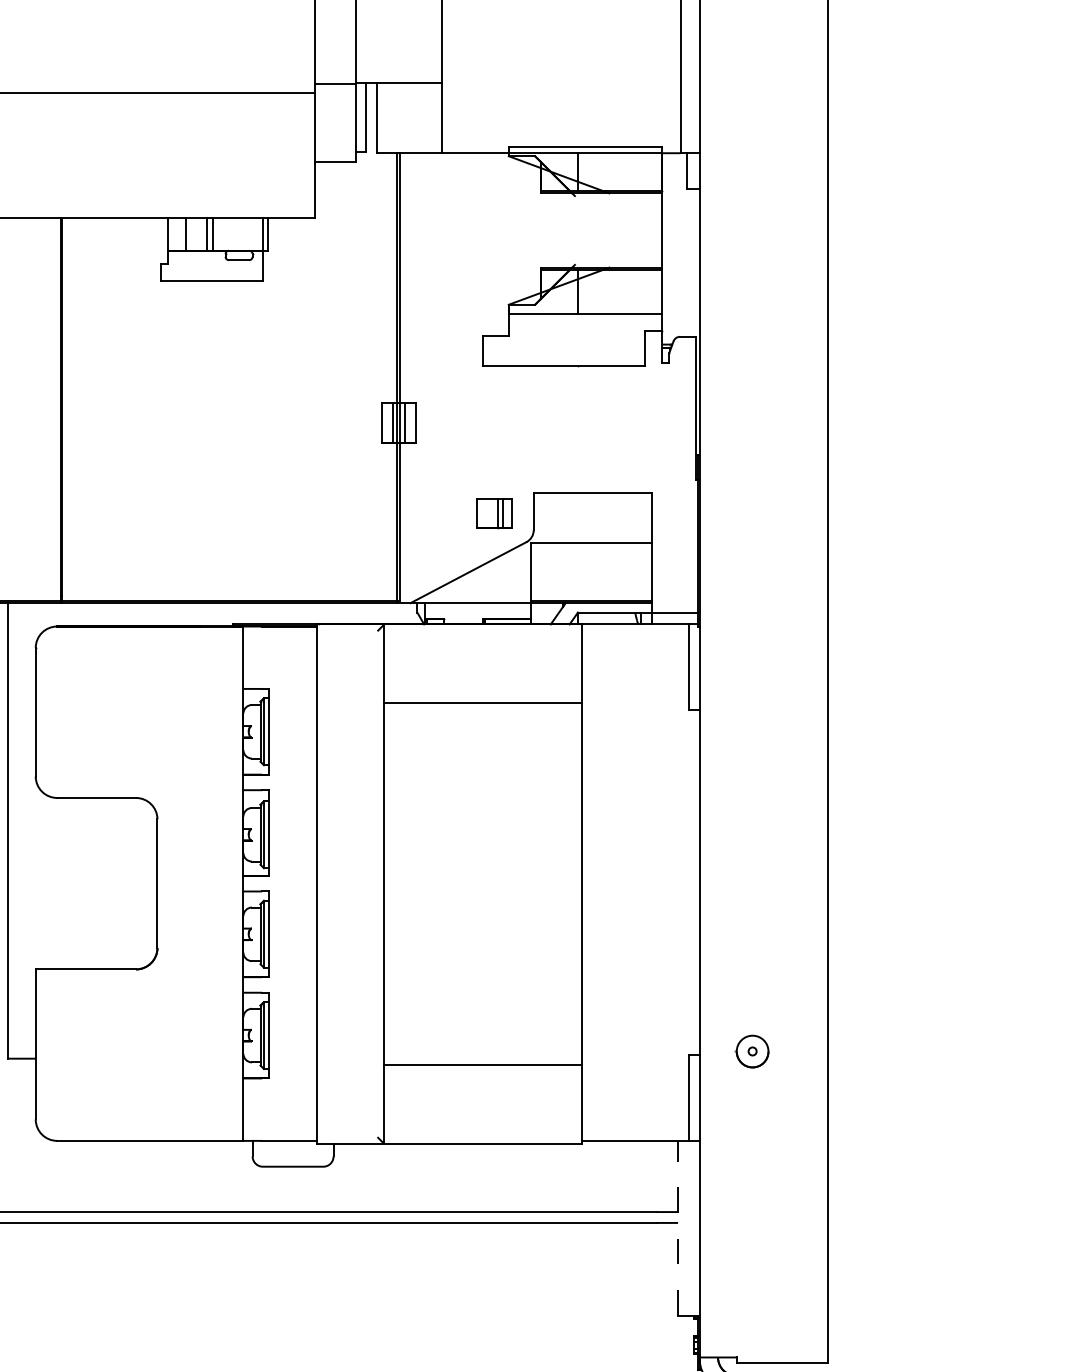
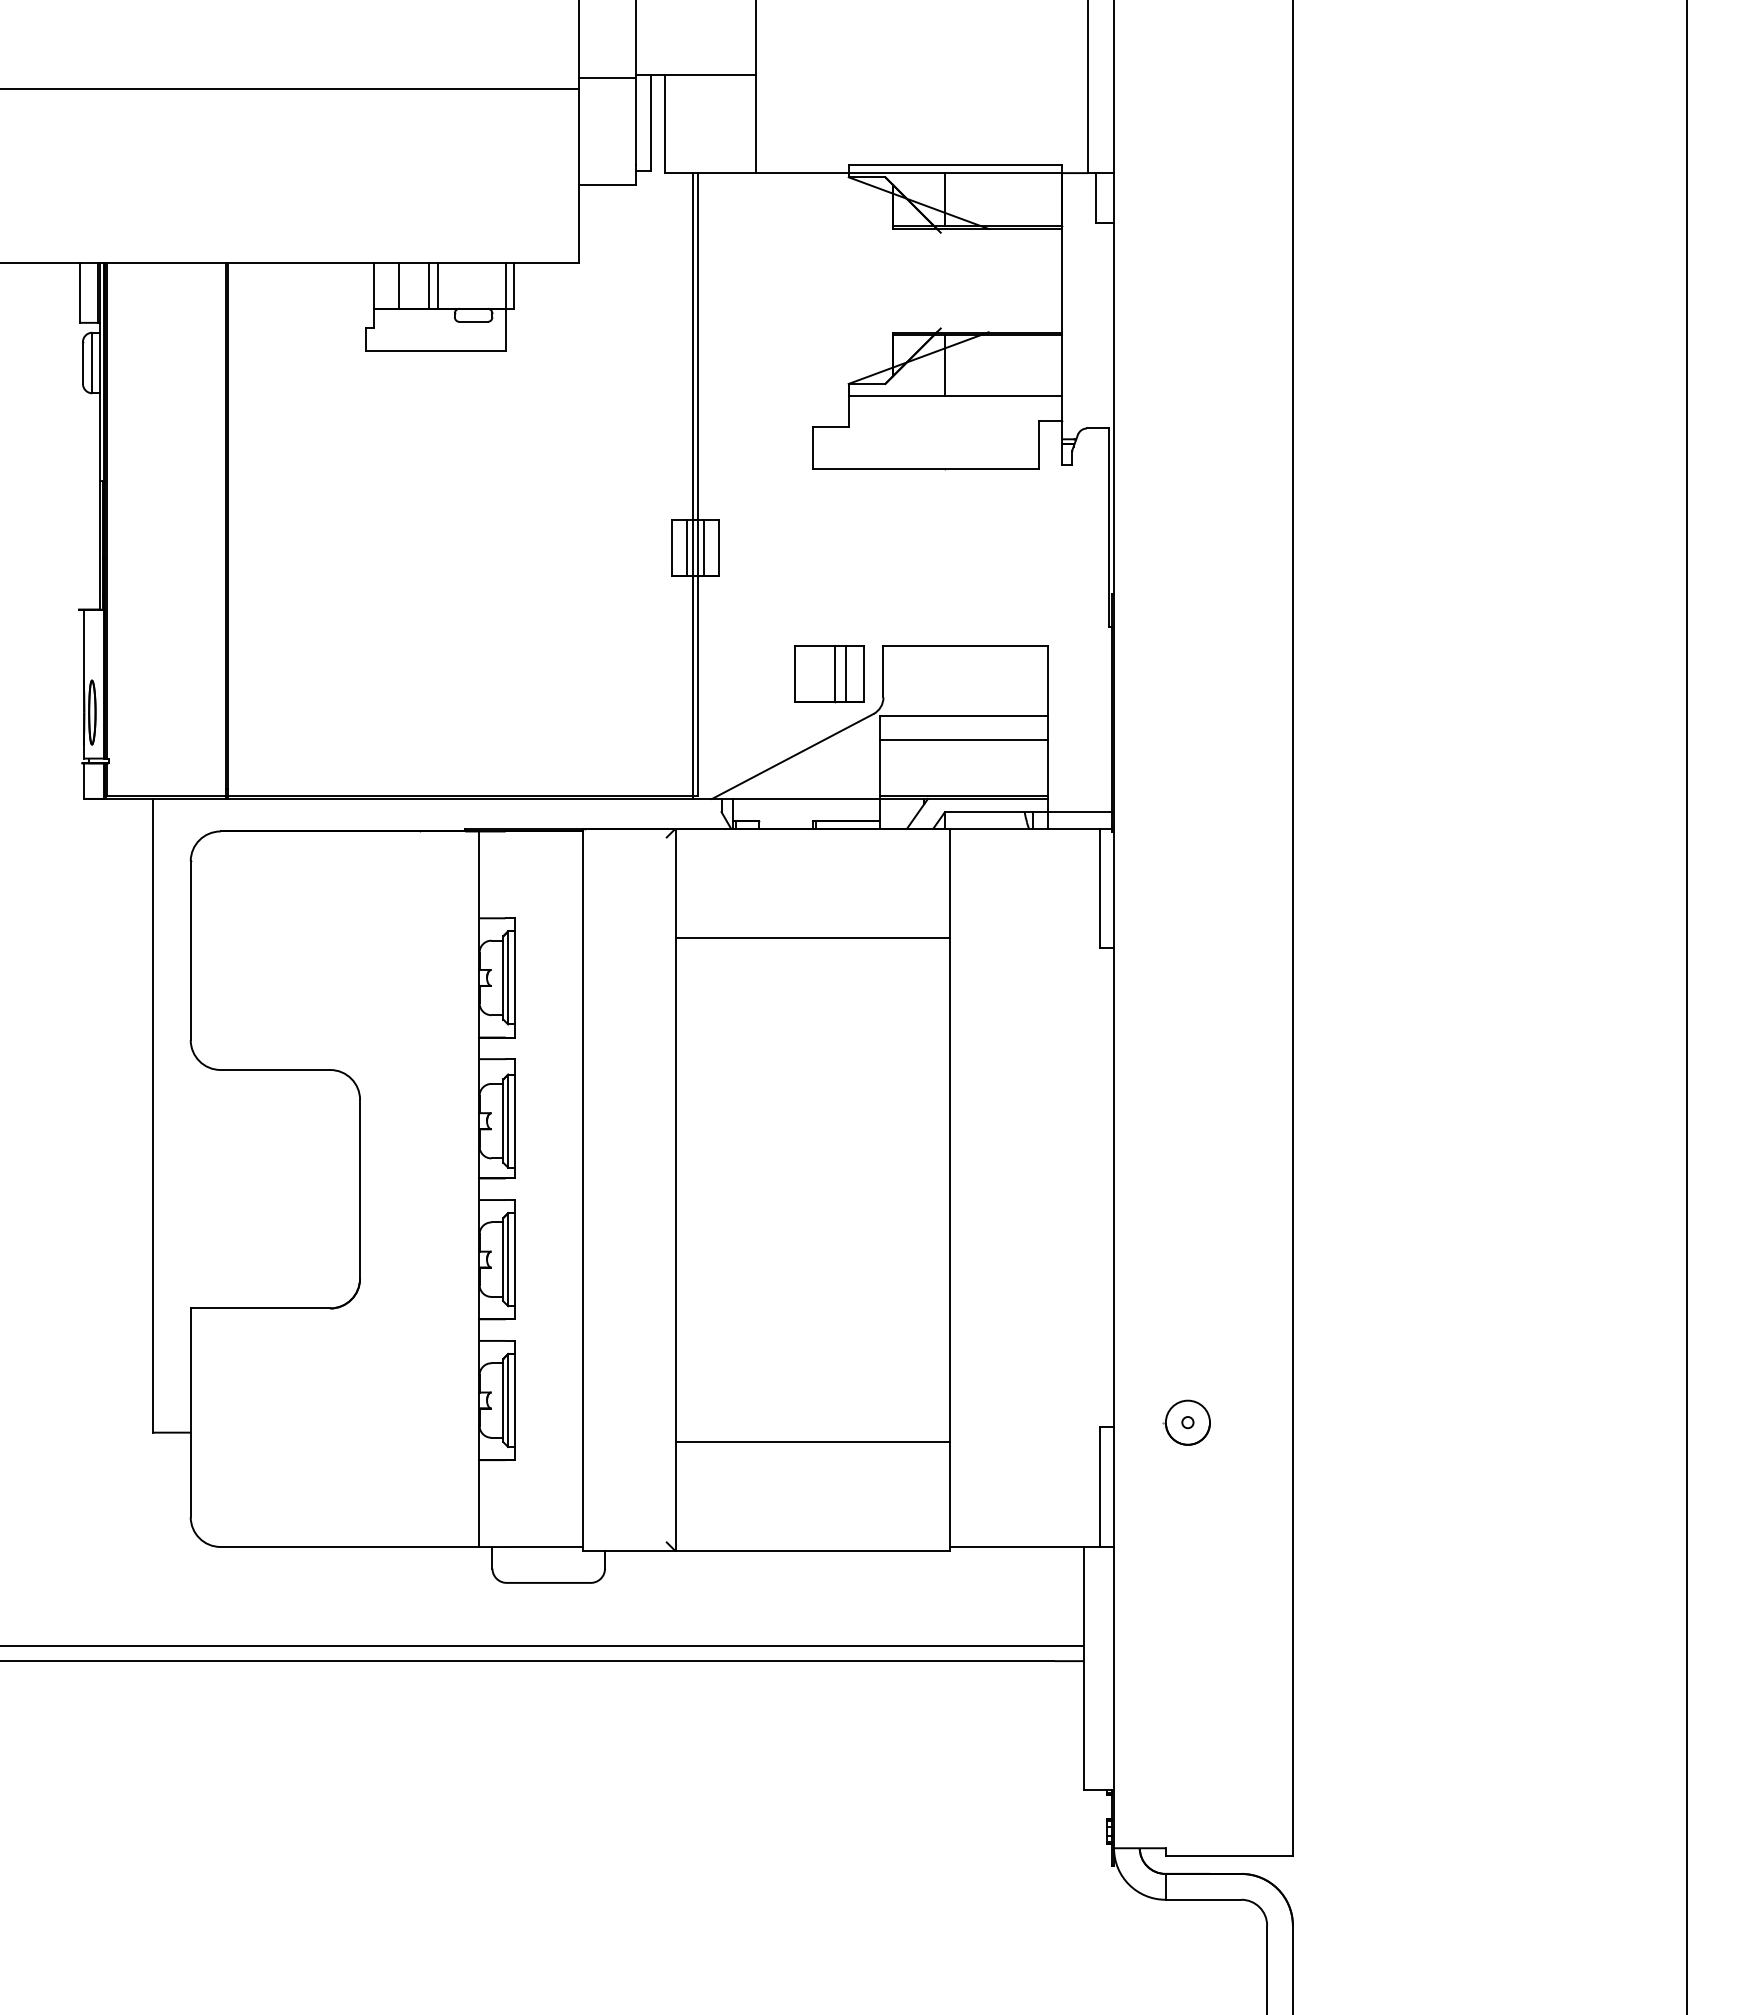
part: (494, 513) -> (829, 674), size x1.43
line: (592, 560) -> (964, 739), added
line: (678, 1228) -> (1084, 1668), dashed -> solid

